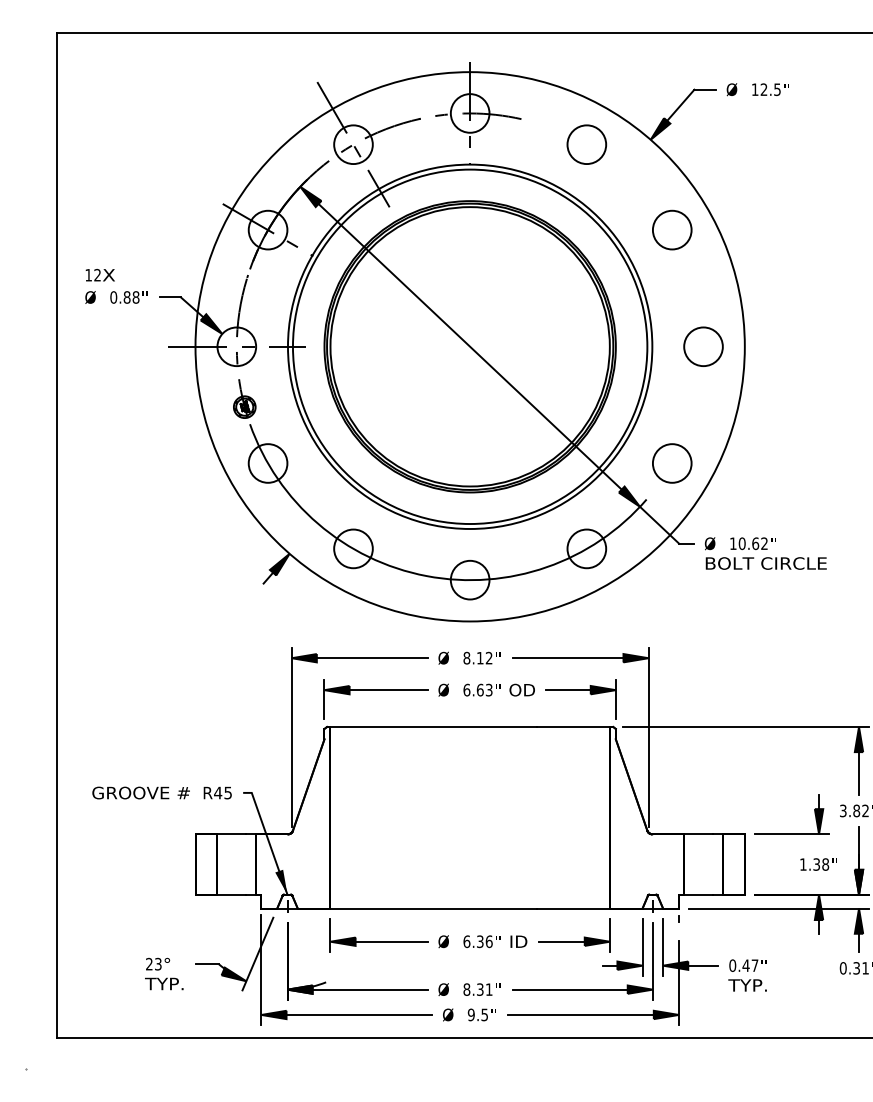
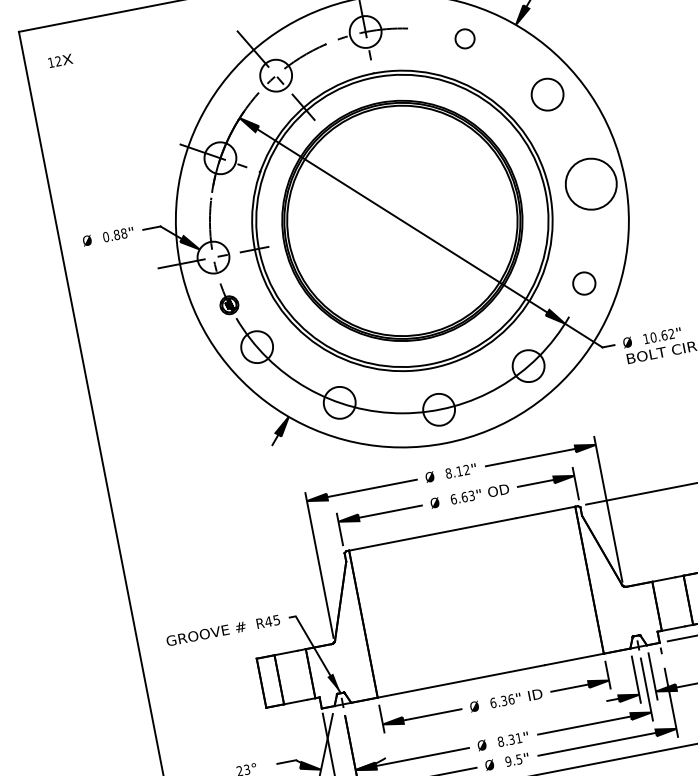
circle: (586, 144) -> (464, 38), size x0.6
text: (99, 275) -> (59, 61), moved
circle: (703, 346) -> (591, 183), size x1.6
circle: (671, 463) -> (583, 283), size x0.7

